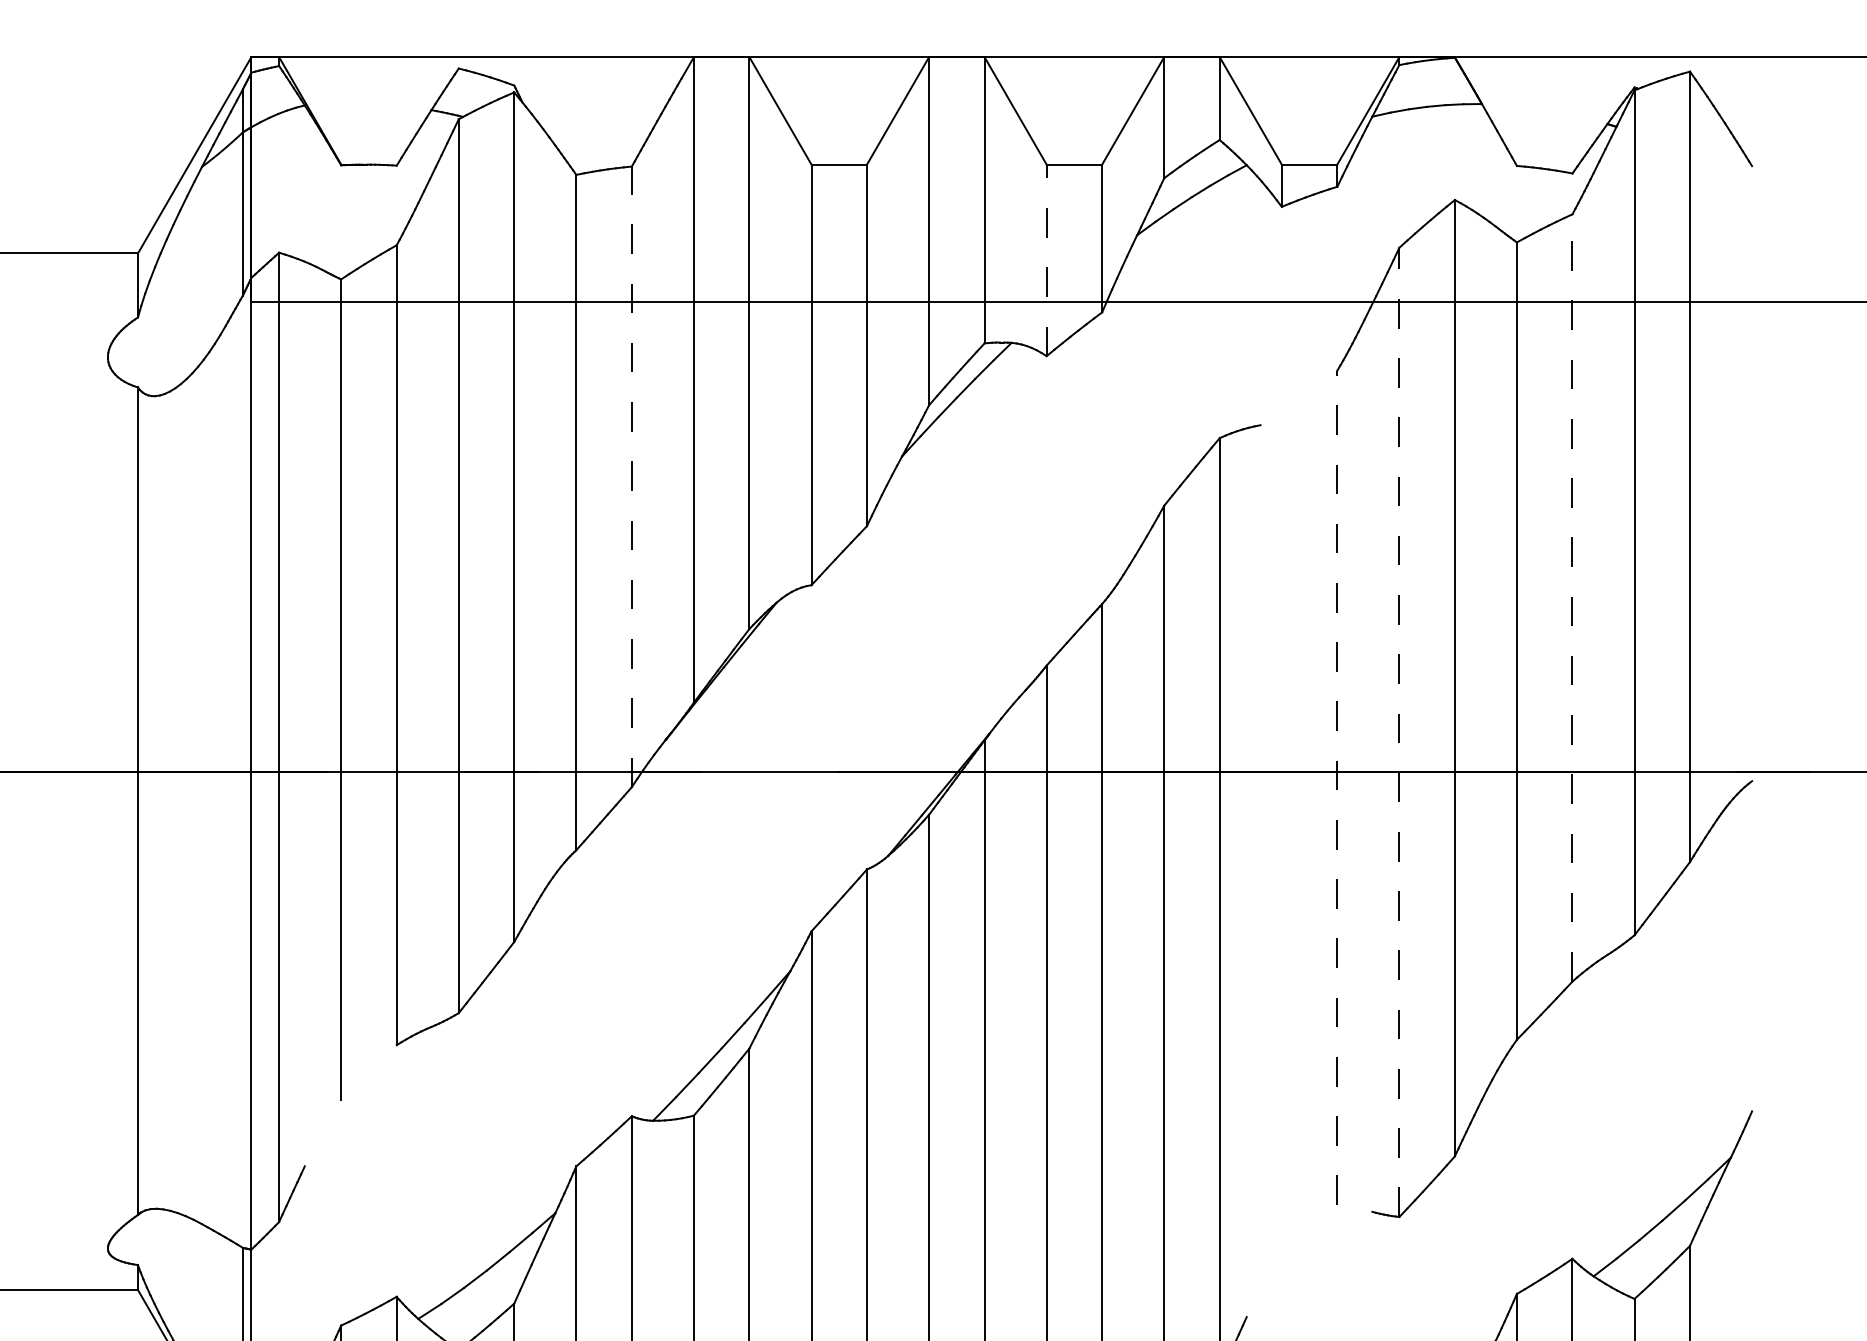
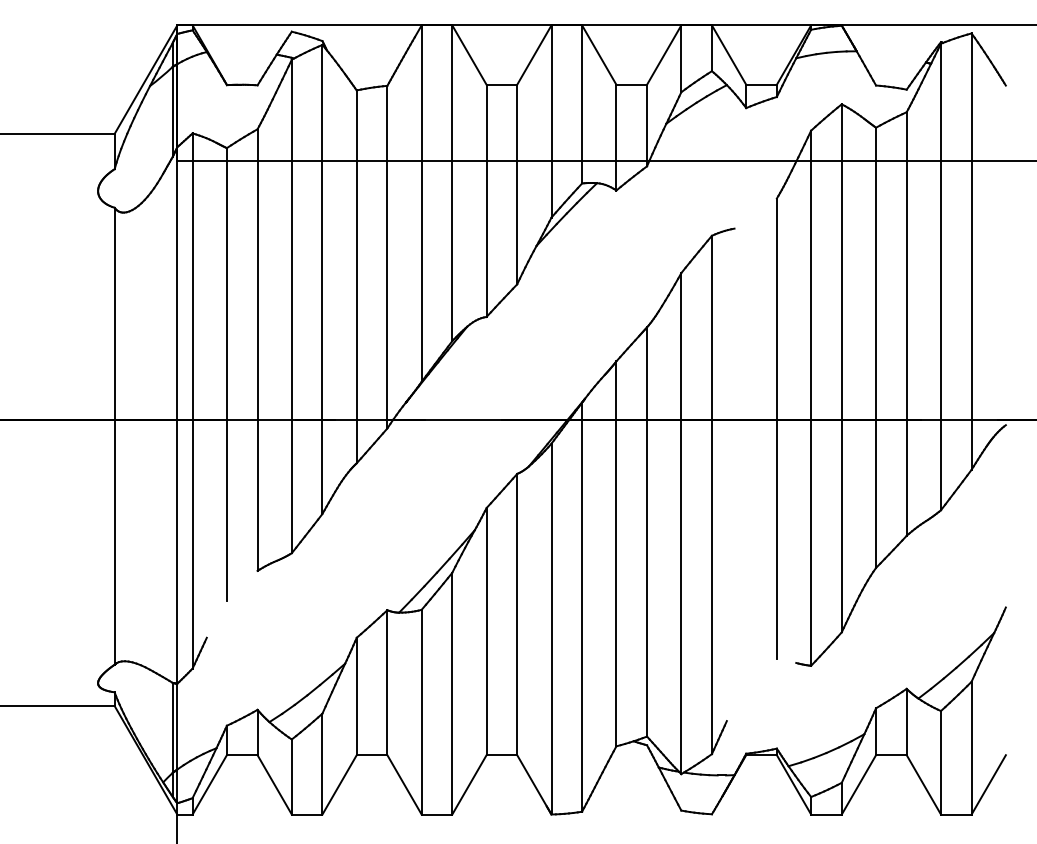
line: (1046, 260) -> (616, 137), dashed -> solid
line: (632, 475) -> (387, 256), dashed -> solid
line: (1572, 598) -> (906, 324), dashed -> solid
line: (1400, 732) -> (811, 398), dashed -> solid
line: (1336, 787) -> (776, 428), dashed -> solid

